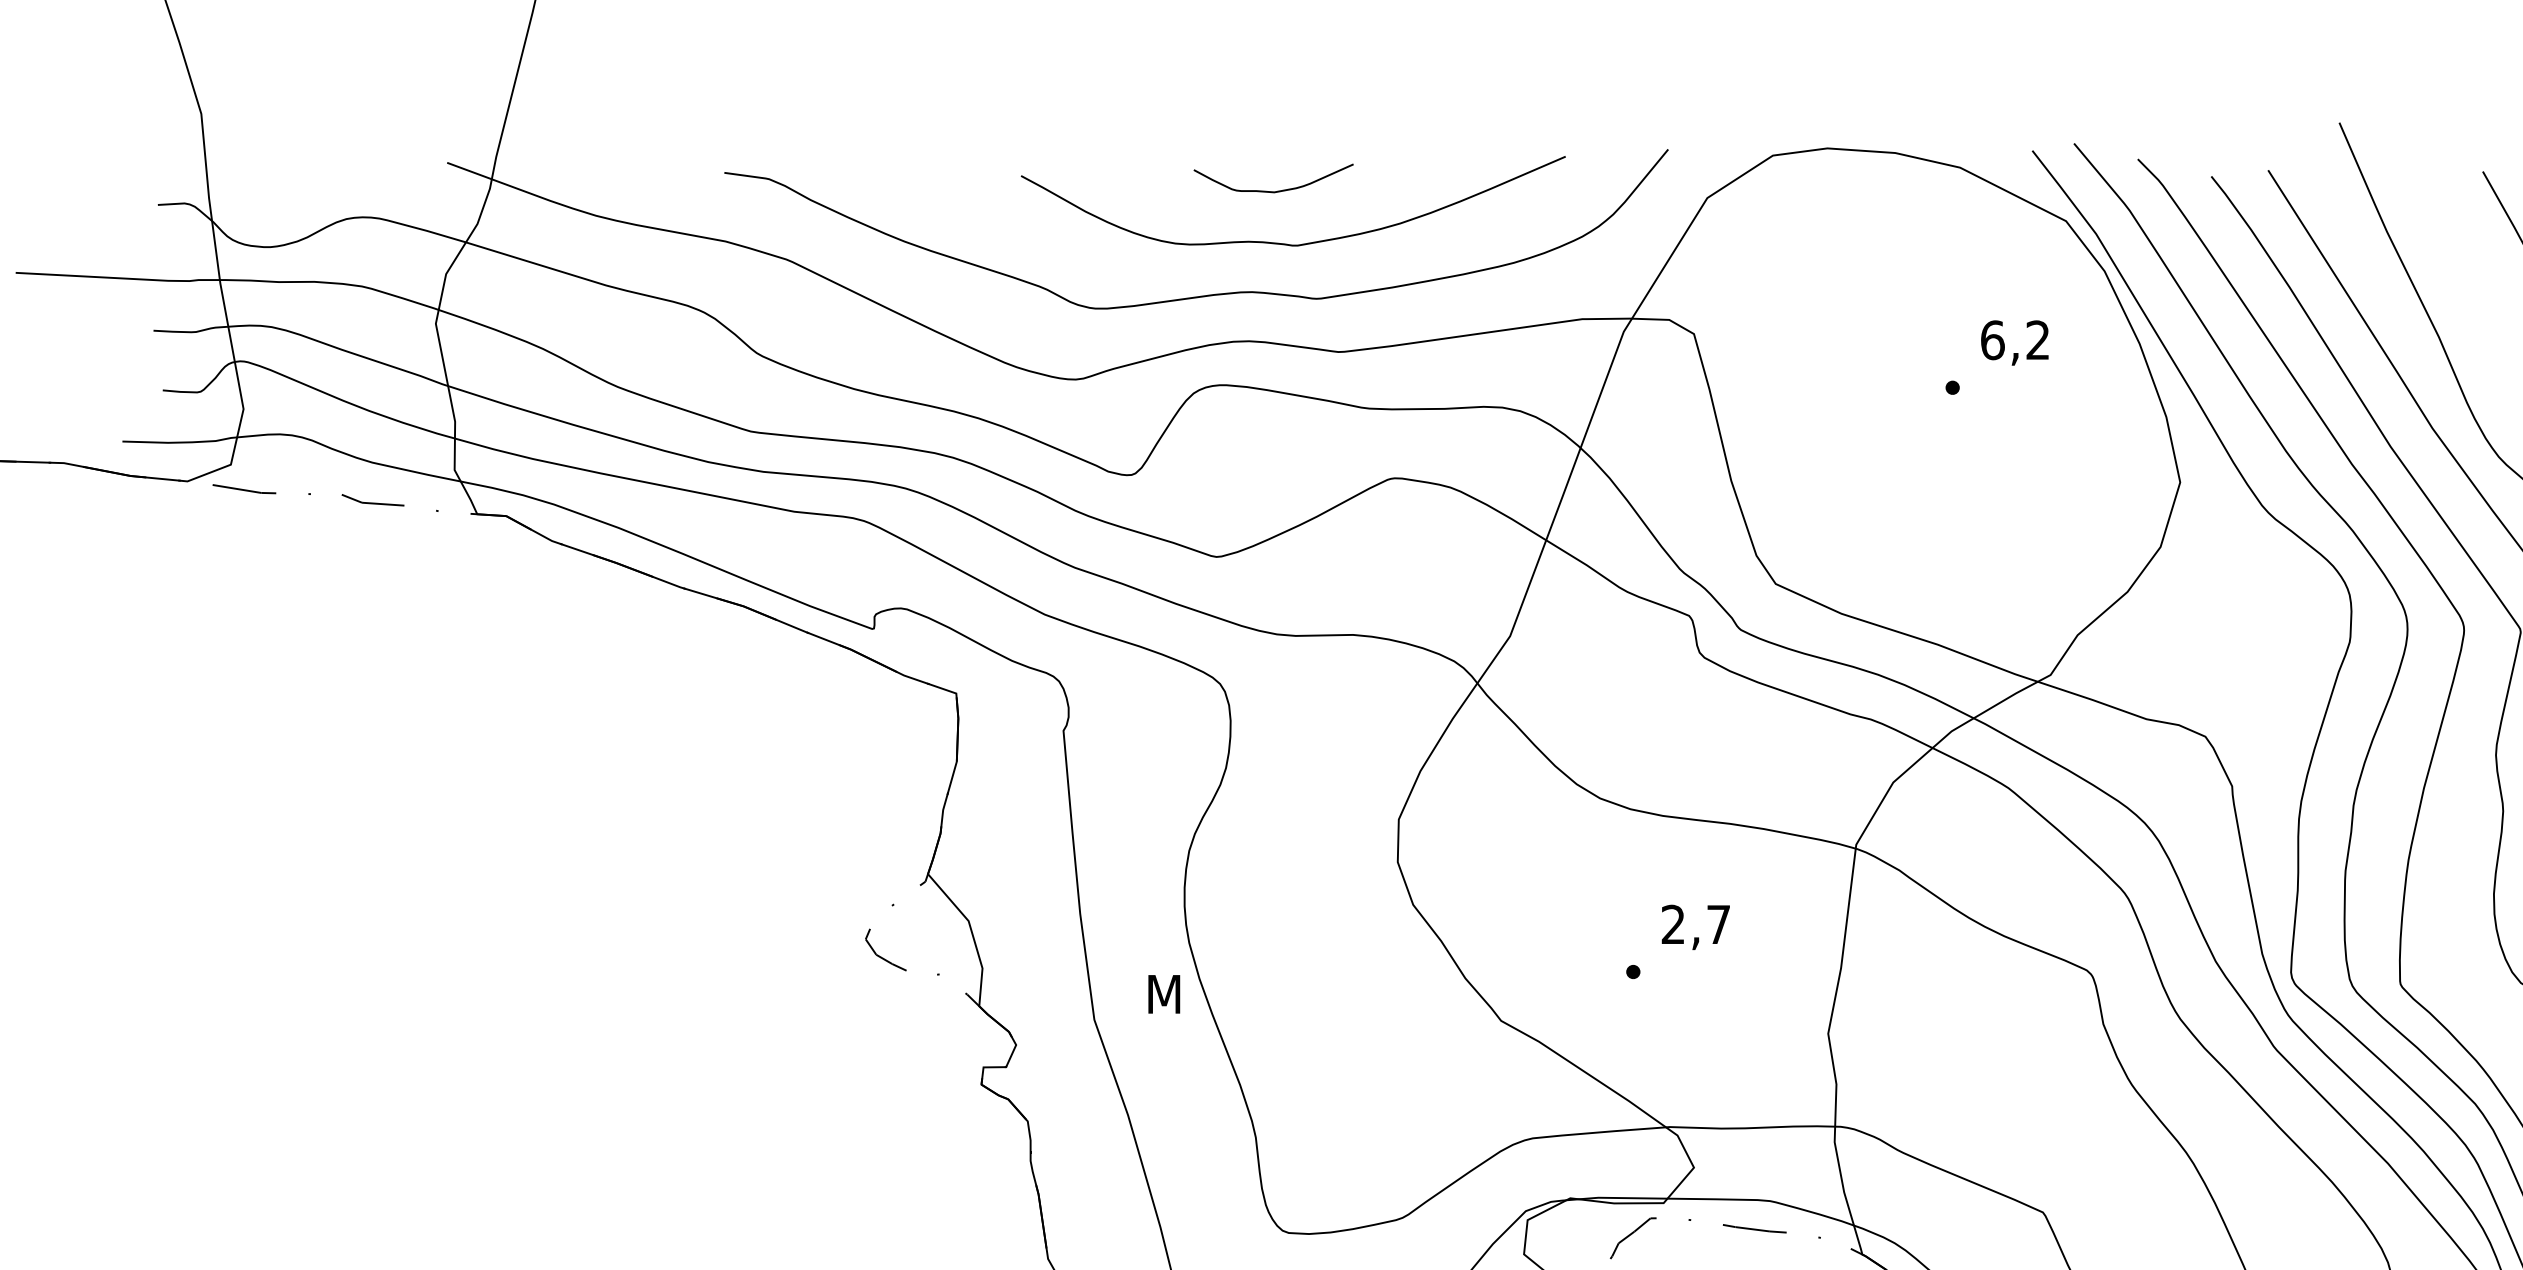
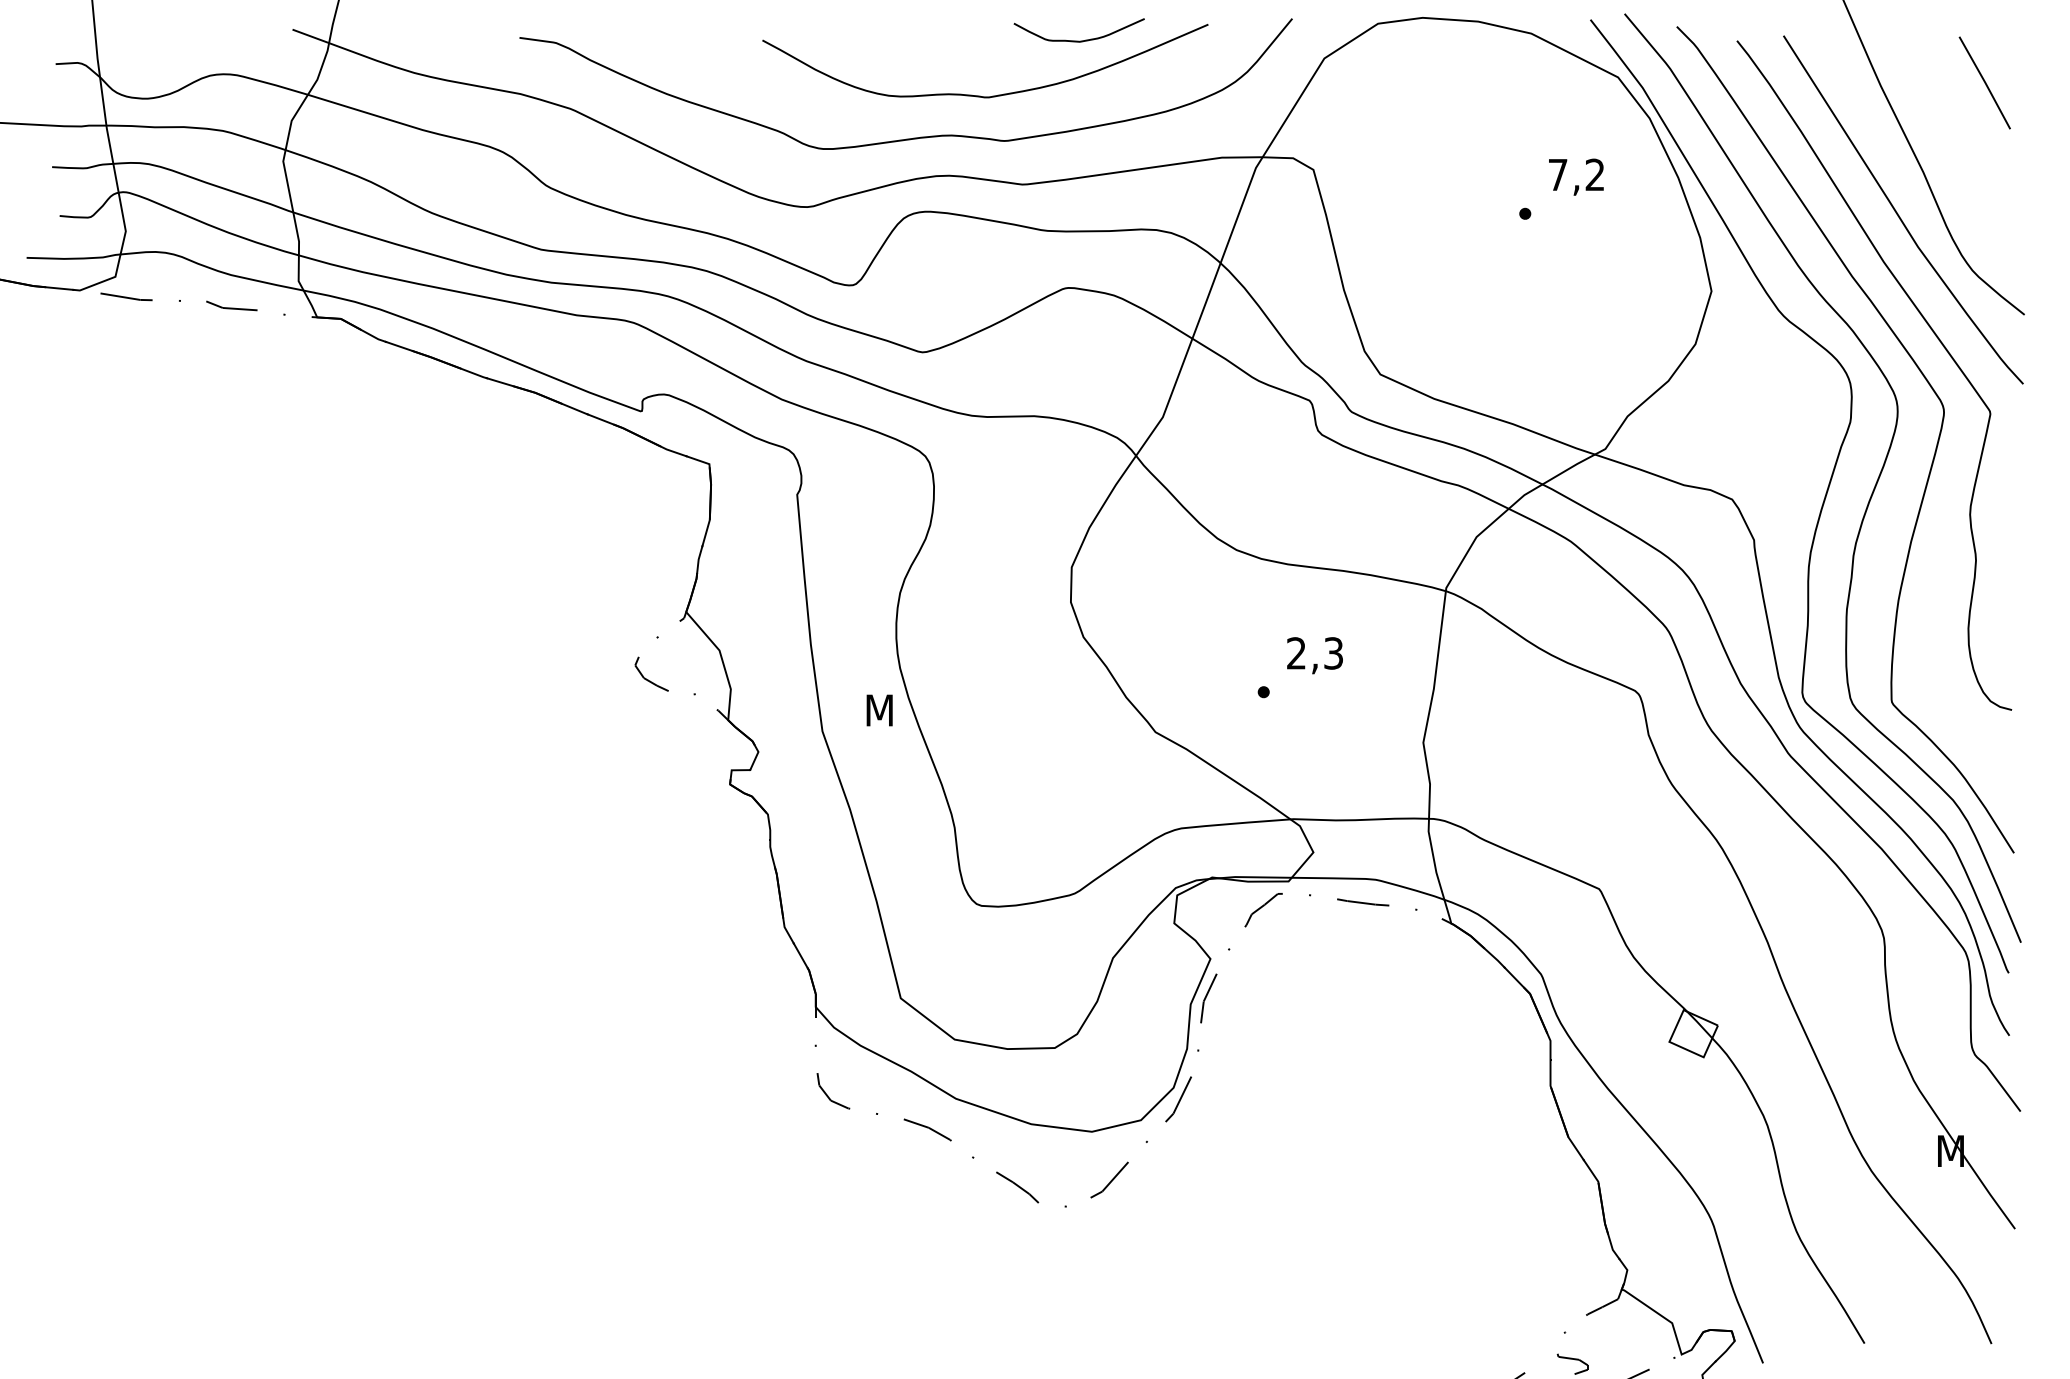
curve: (1272, 190) -> (1078, 40), moved
text: (1992, 339) -> (1557, 174), 6,2 -> 7,2
text: (1718, 924) -> (1333, 653), 2,7 -> 2,3

